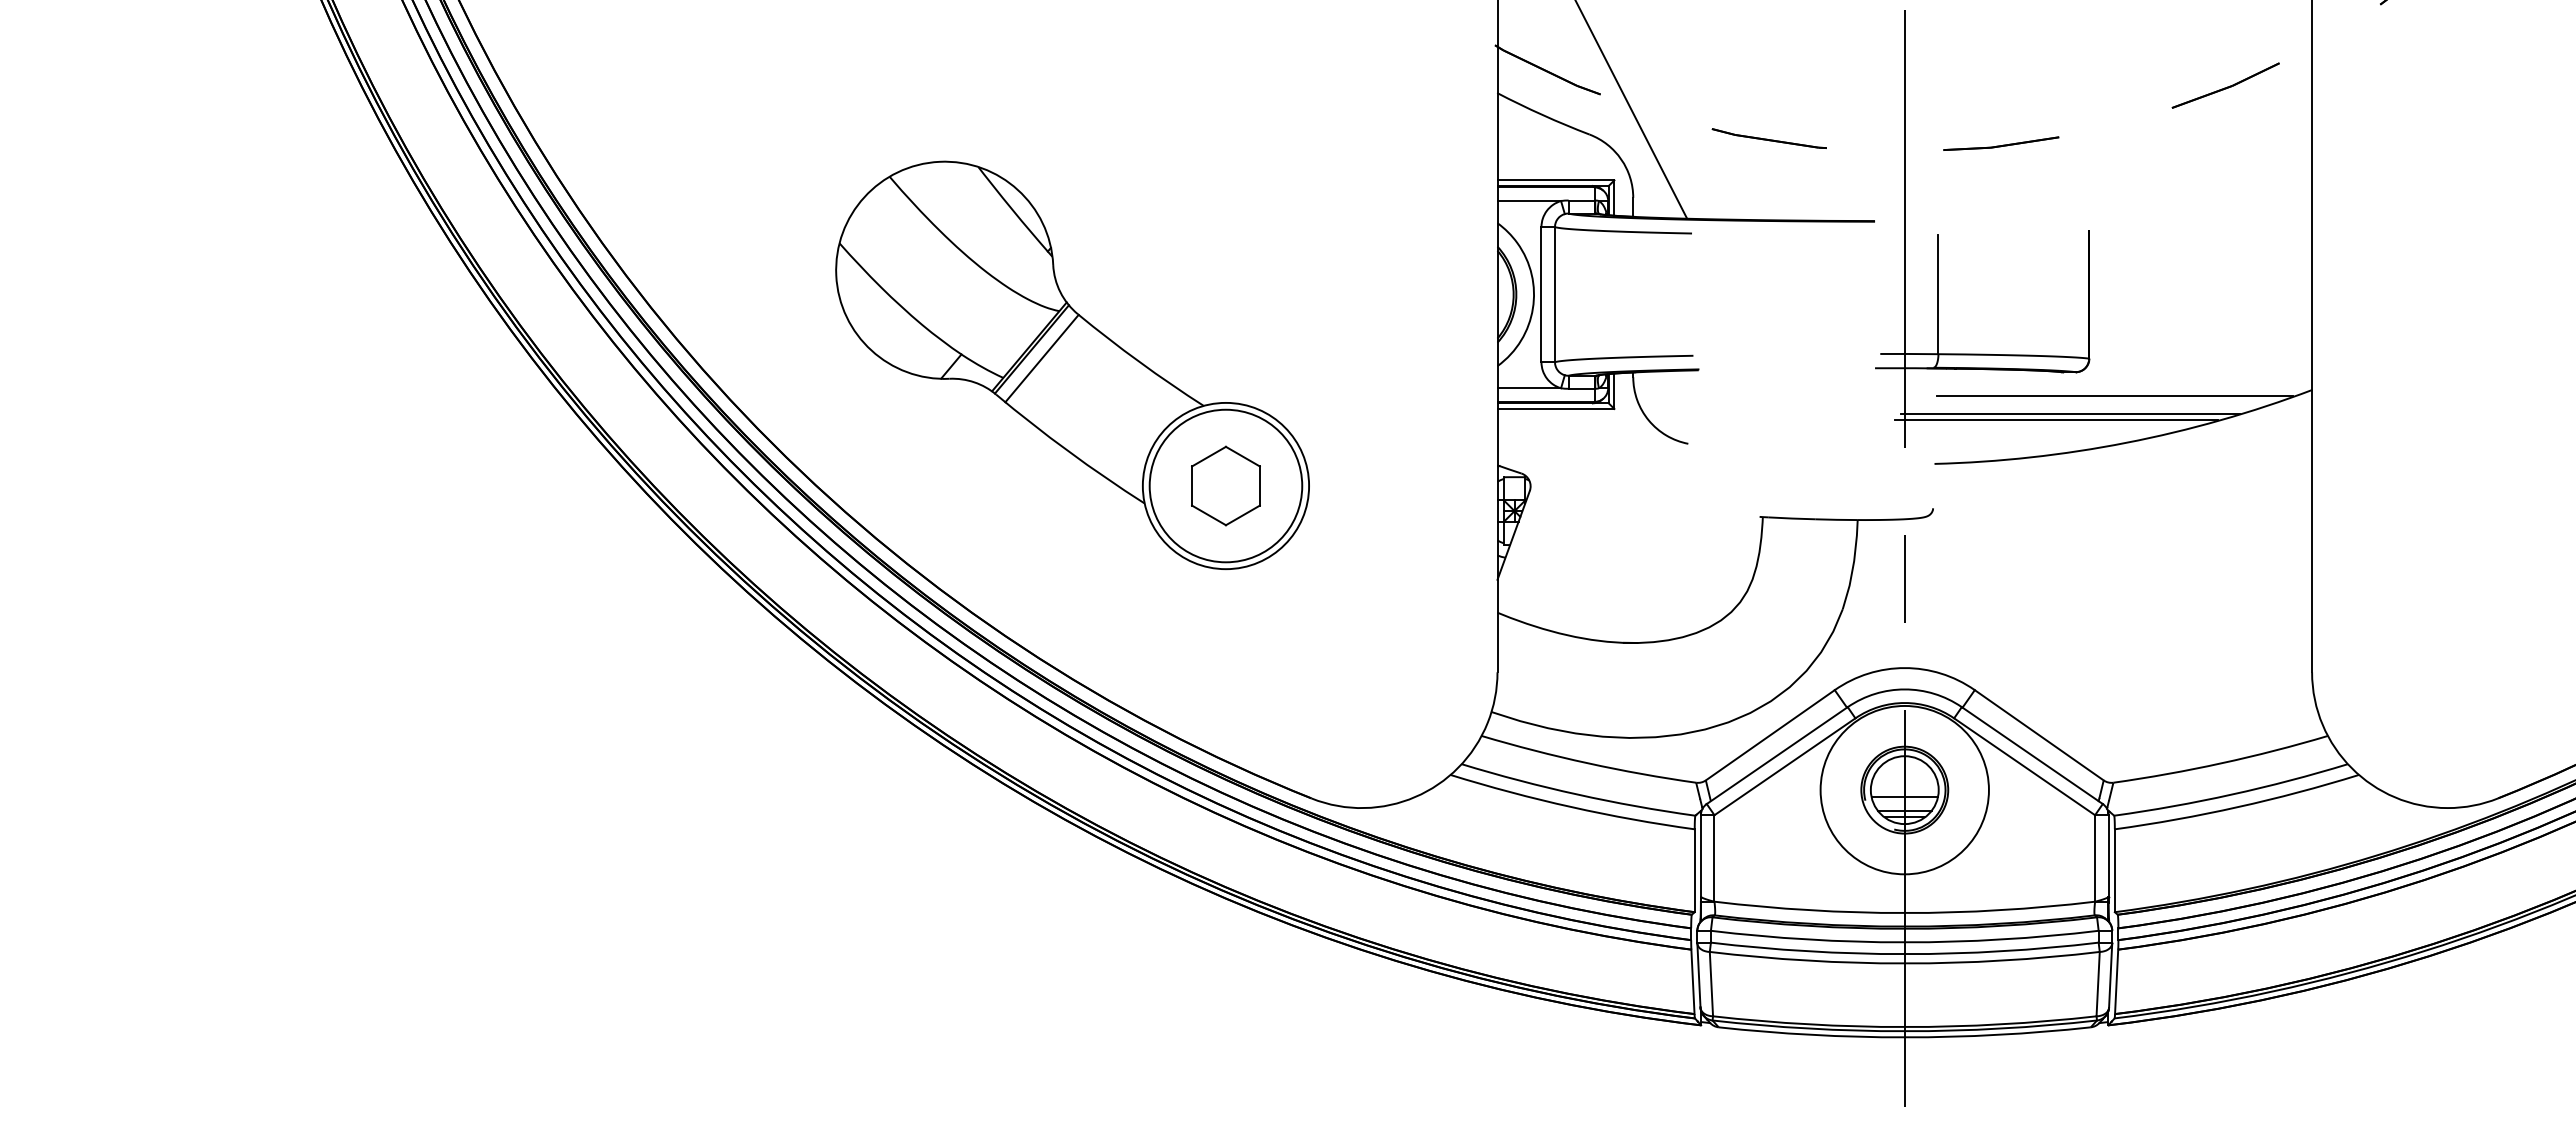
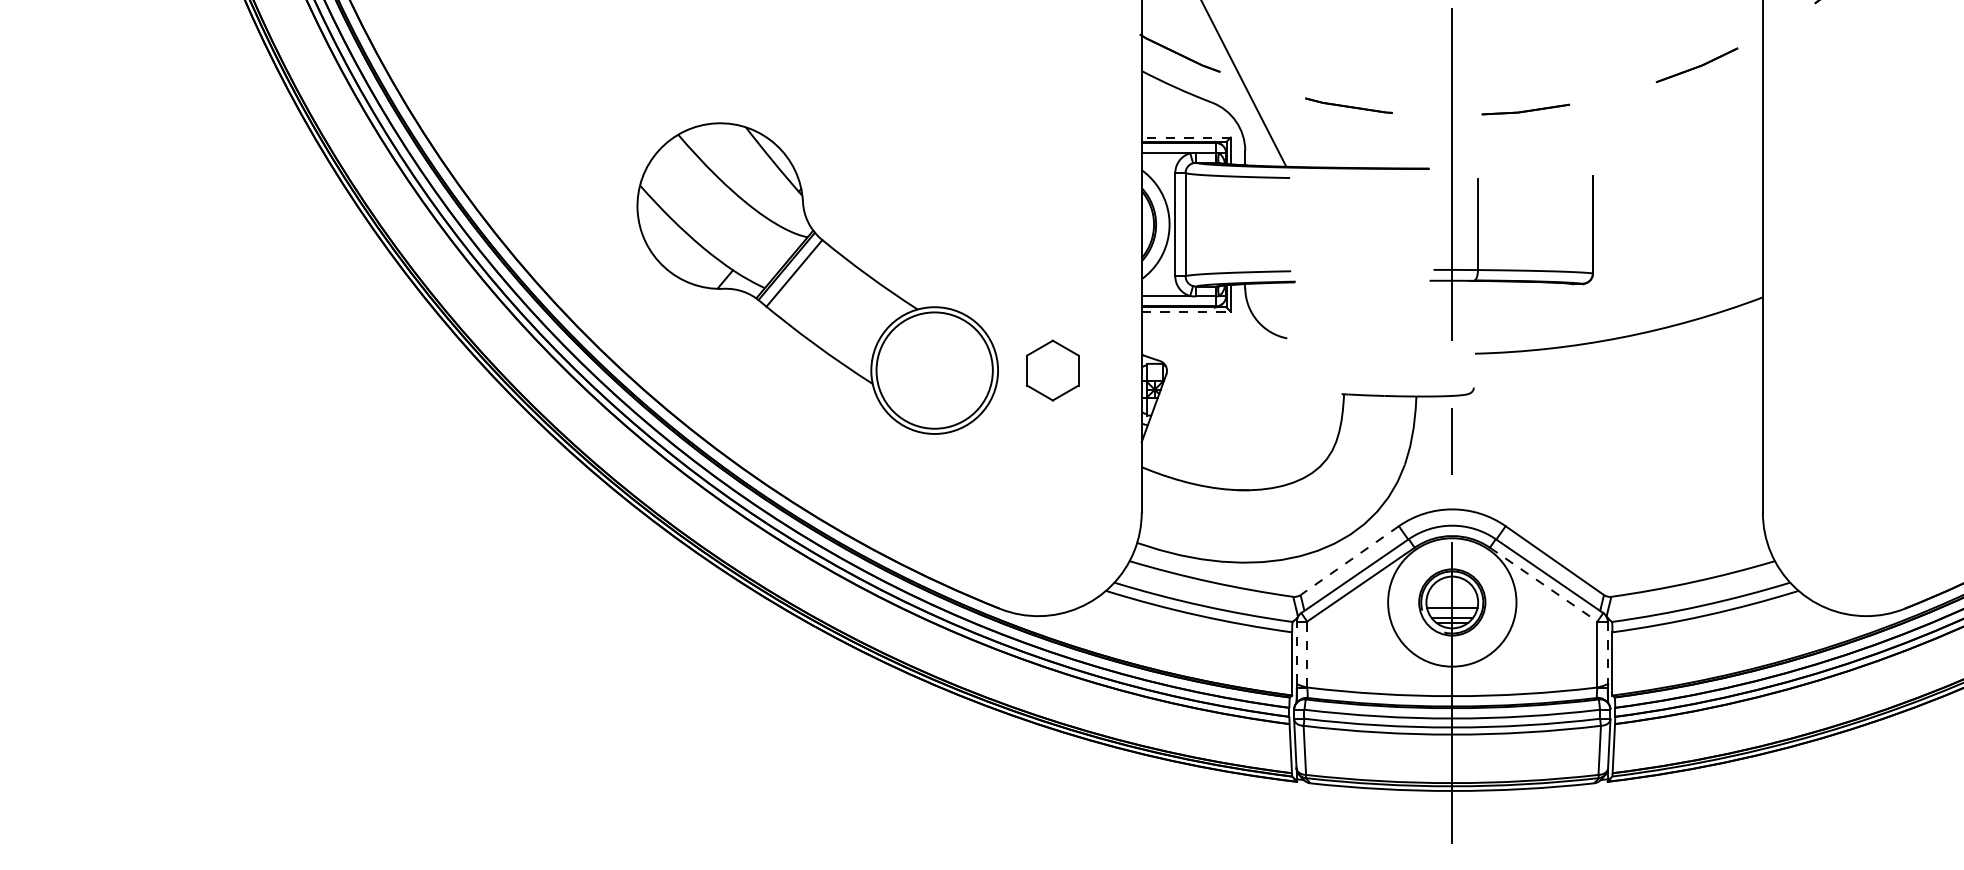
line: (1555, 180) -> (1185, 137), solid -> dashed
line: (2114, 396) -> (1612, 302), removed
line: (1556, 408) -> (1186, 311), solid -> dashed
line: (2070, 413) -> (1578, 315), removed
line: (2056, 420) -> (1567, 320), removed
part: (1225, 485) -> (1052, 370), moved
line: (1770, 735) -> (1349, 560), solid -> dashed
line: (2024, 766) -> (1543, 584), solid -> dashed
line: (1700, 856) -> (1296, 653), solid -> dashed
line: (2108, 856) -> (1607, 653), solid -> dashed
line: (1714, 857) -> (1307, 653), solid -> dashed

